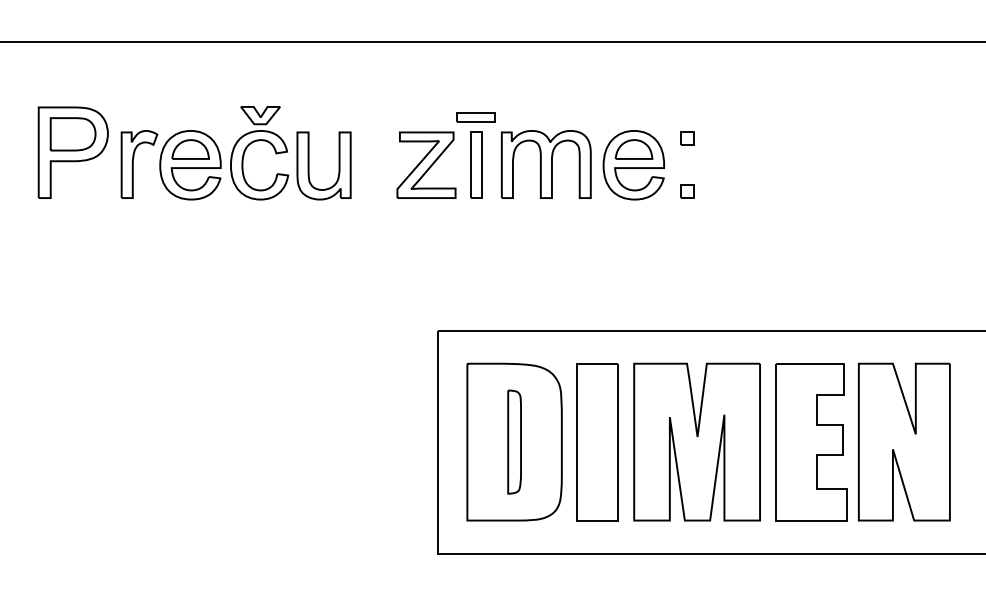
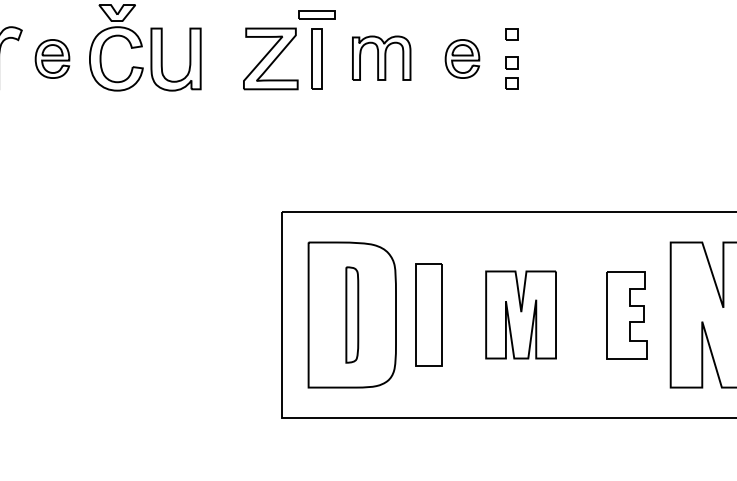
part: (546, 164) -> (381, 58), size x0.7
part: (190, 165) -> (52, 59), size x0.6
part: (633, 165) -> (462, 59), size x0.6
part: (687, 169) -> (512, 62), added
part: (696, 441) -> (520, 314), size x0.6
part: (597, 442) -> (428, 315), size x0.7
part: (811, 442) -> (626, 315), size x0.6

